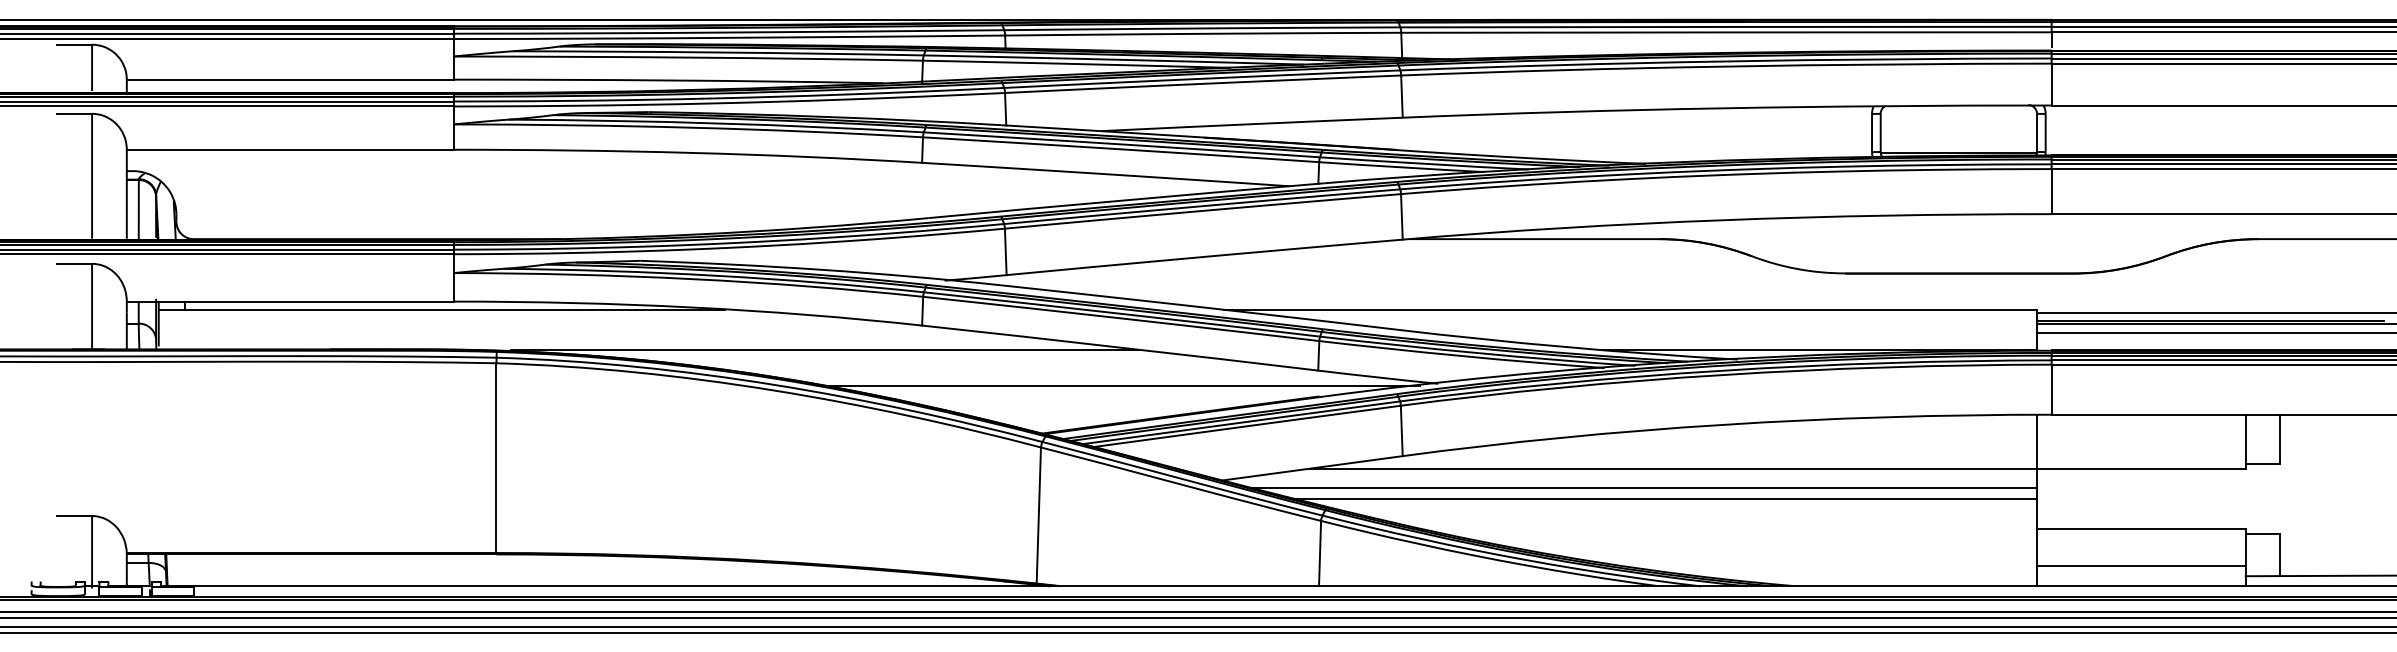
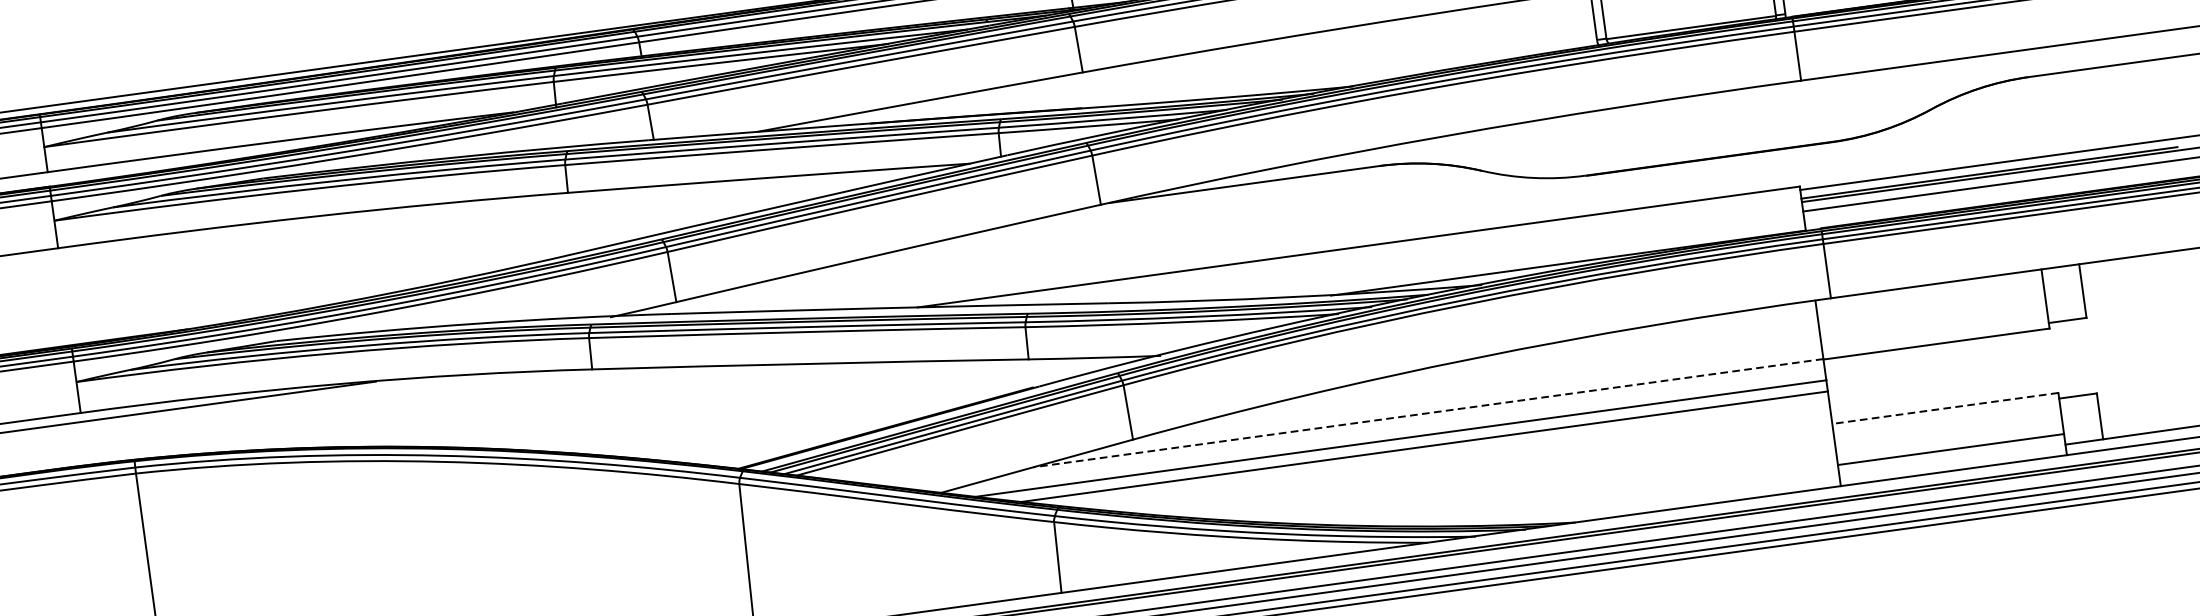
line: (825, 350) -> (491, 410), removed
line: (1121, 385) -> (817, 404), removed
line: (1672, 468) -> (1427, 412), solid -> dashed
line: (2140, 528) -> (1944, 408), solid -> dashed

